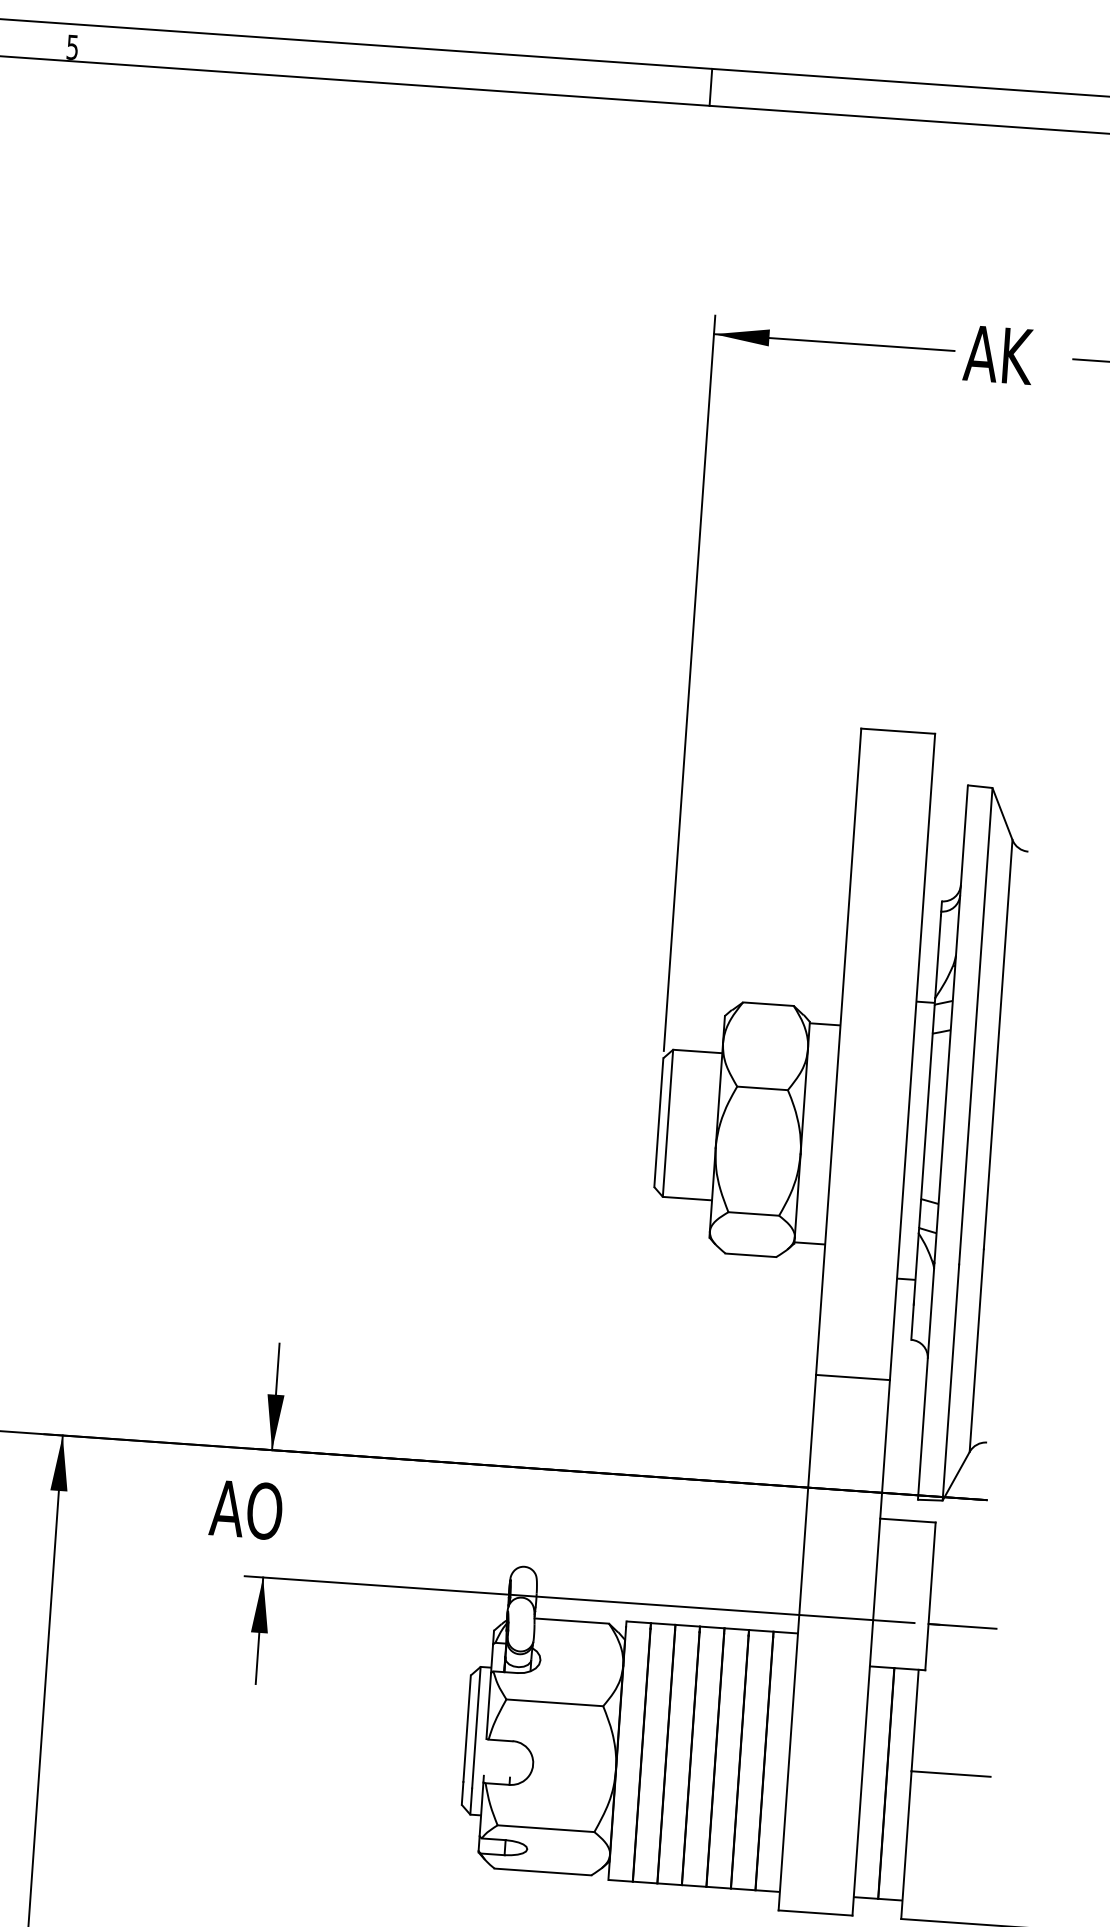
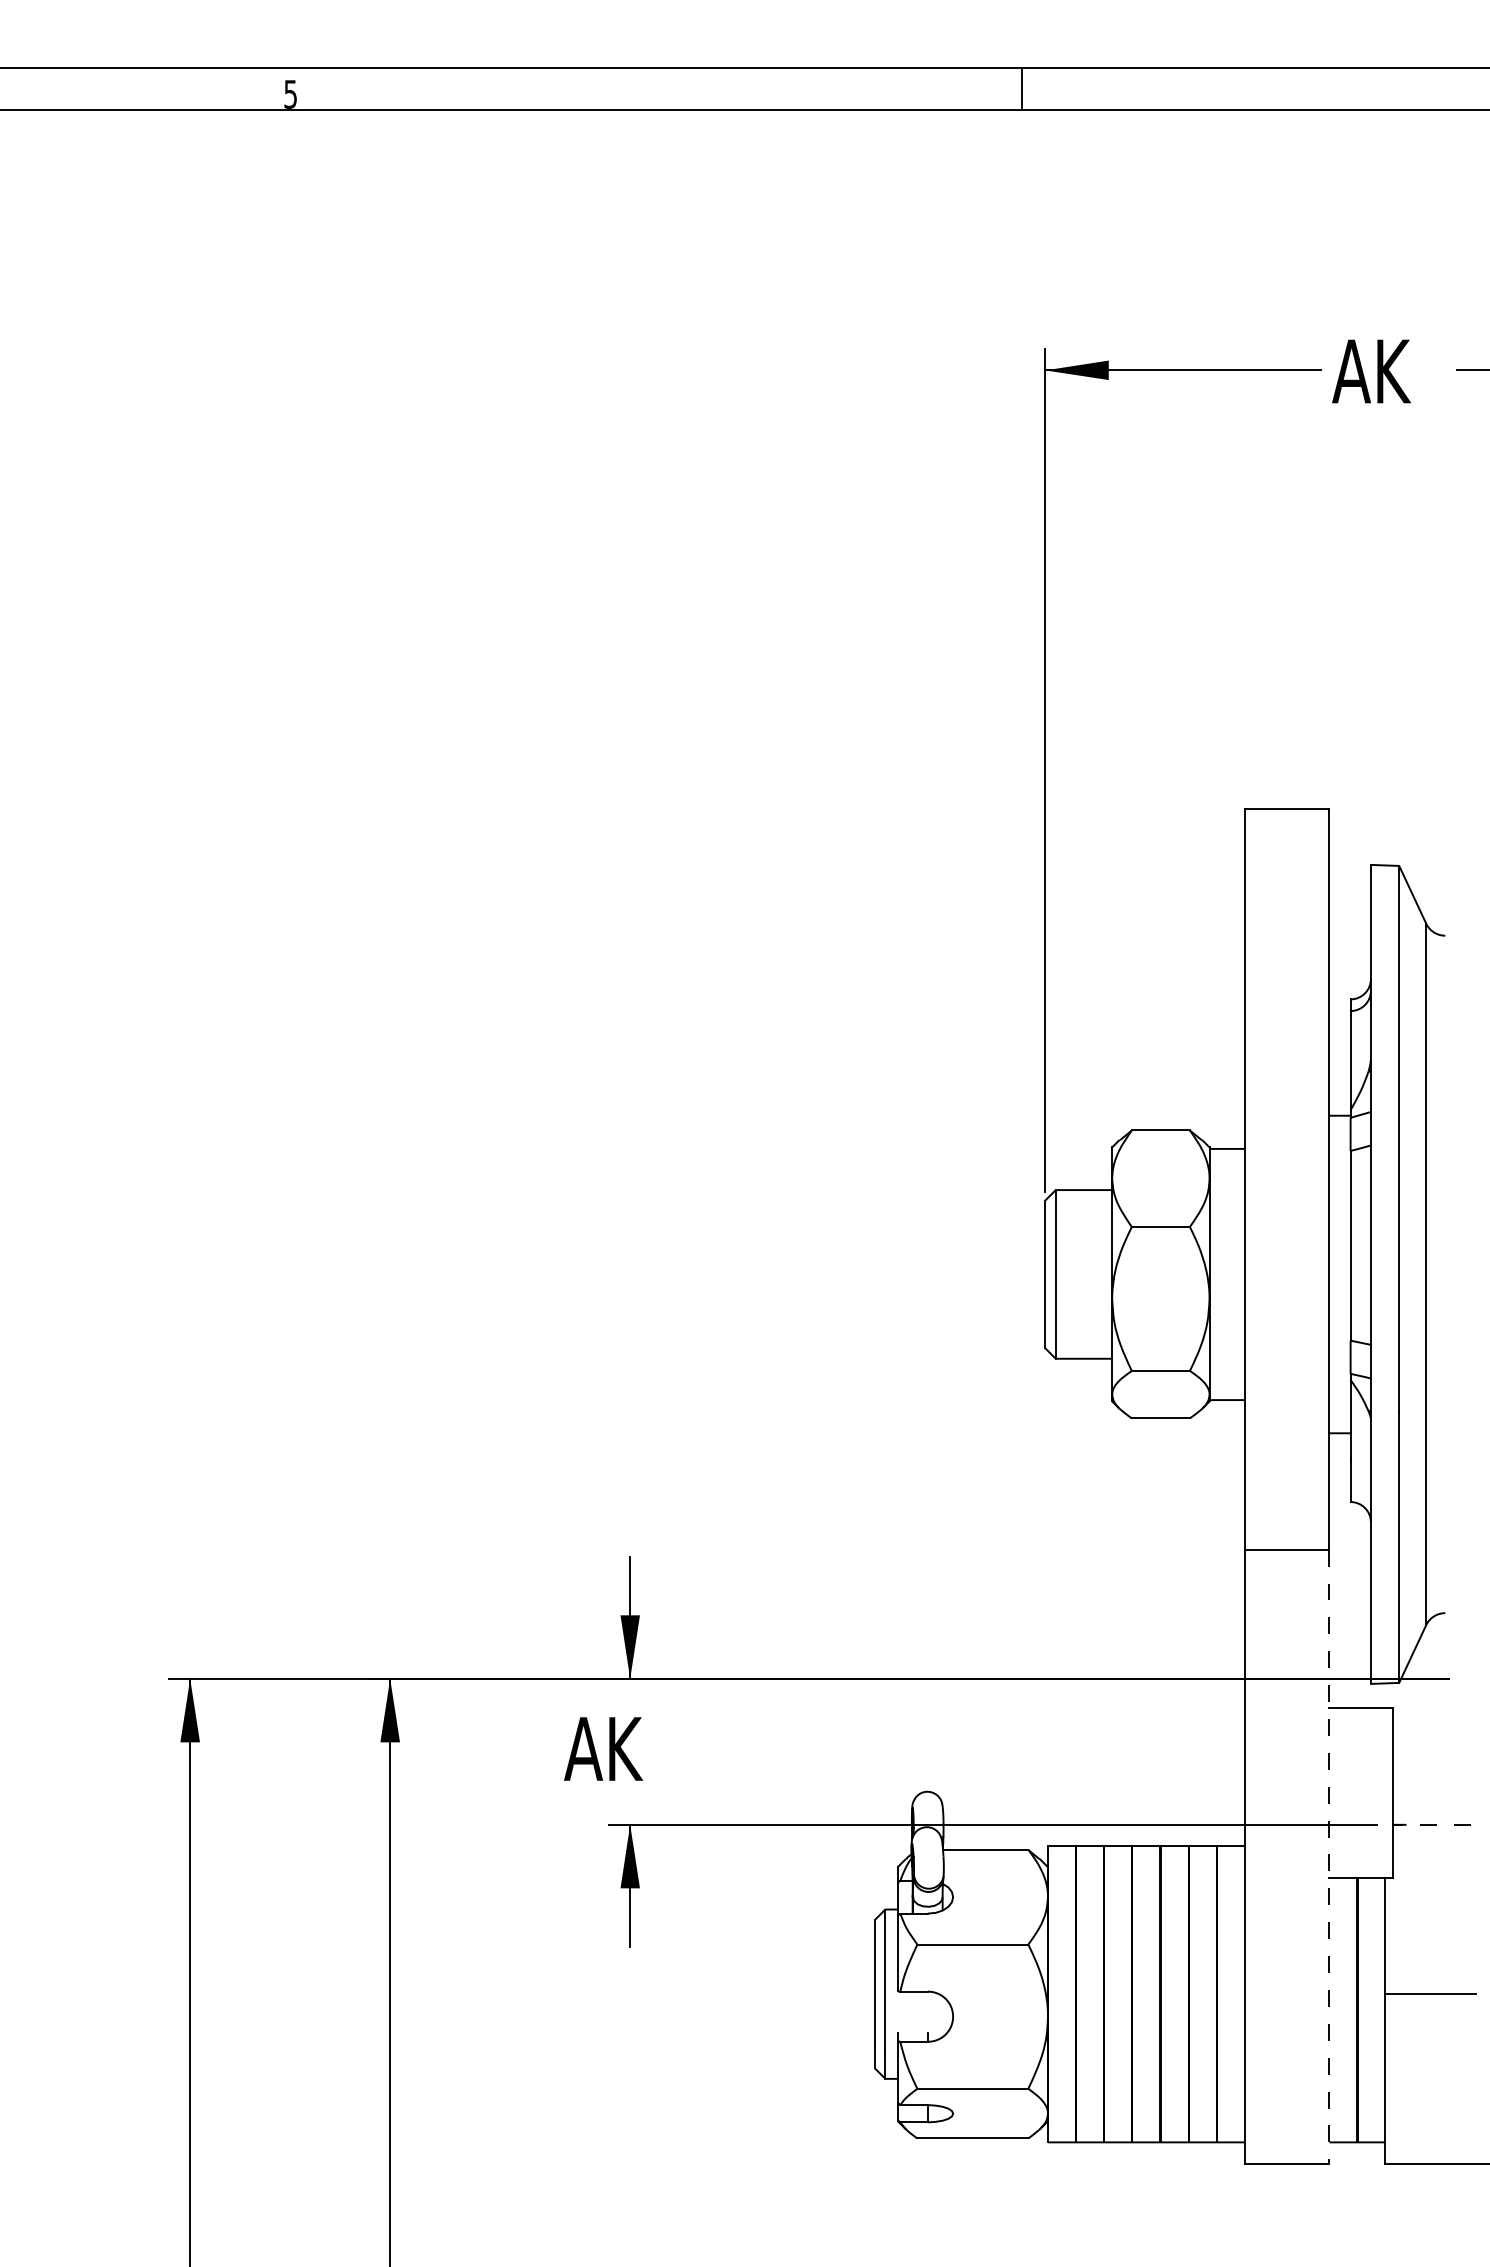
text: (264, 1510) -> (626, 1748), AO -> AK
line: (962, 1626) -> (1431, 1824), solid -> dashed
line: (871, 1647) -> (1329, 1856), solid -> dashed

